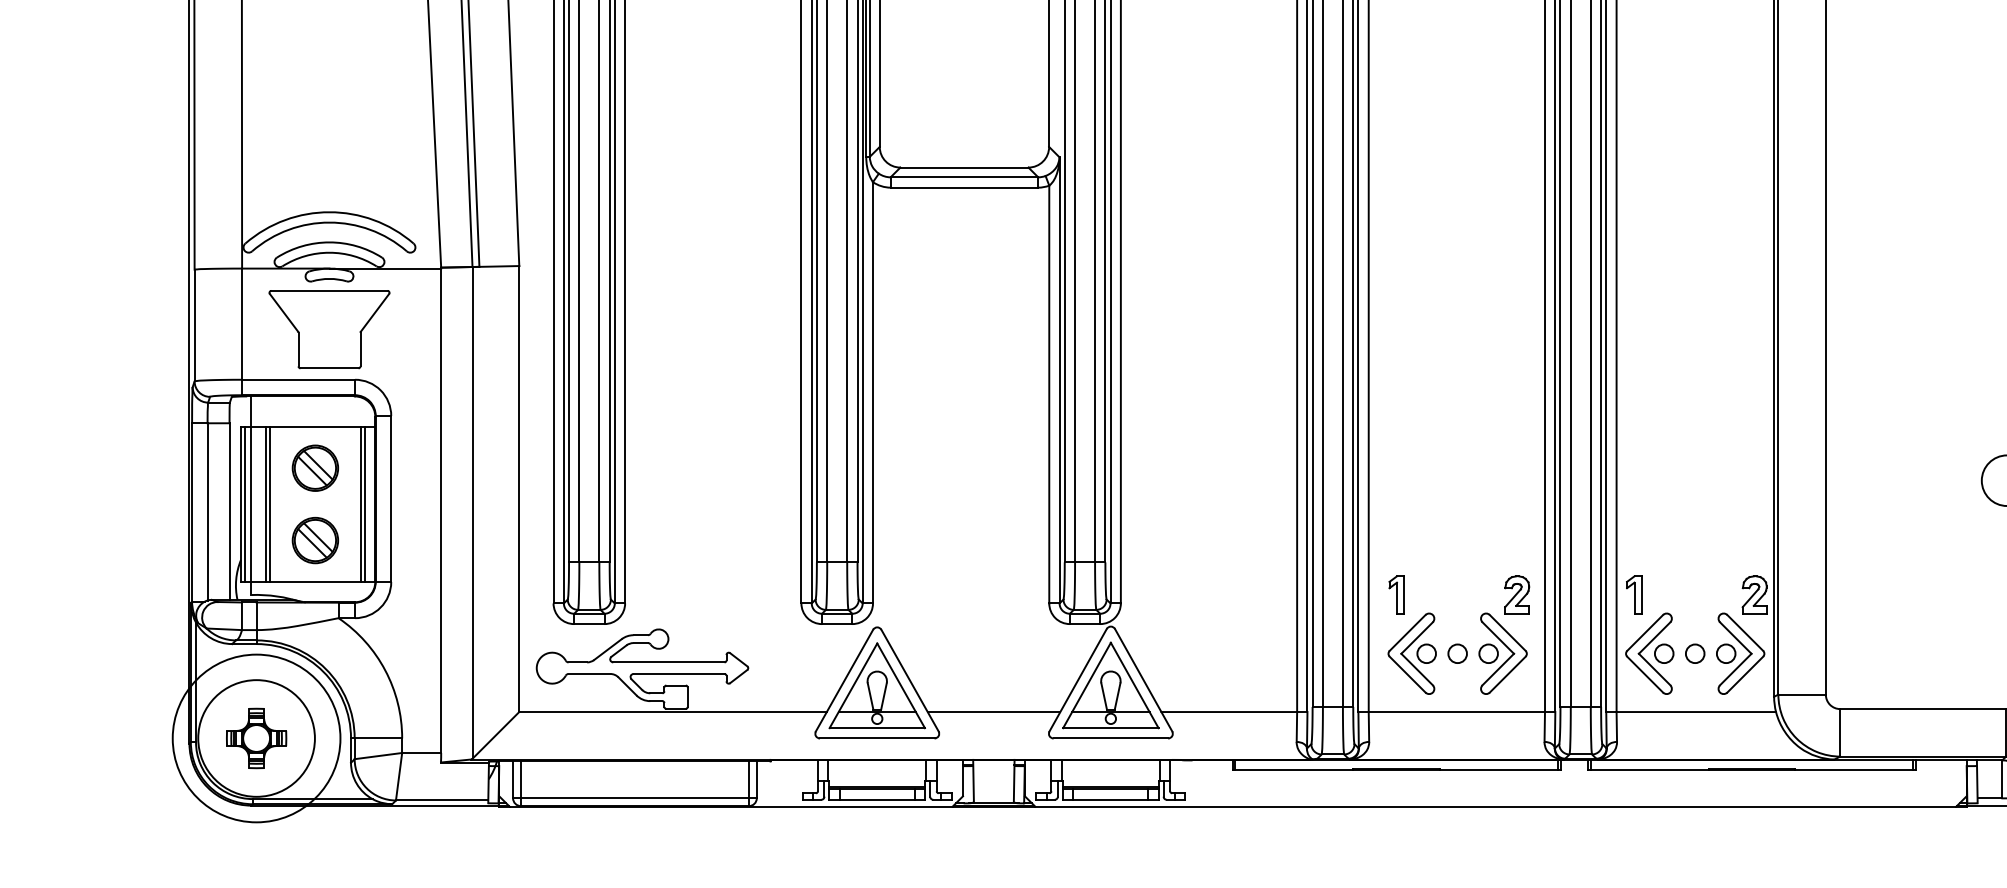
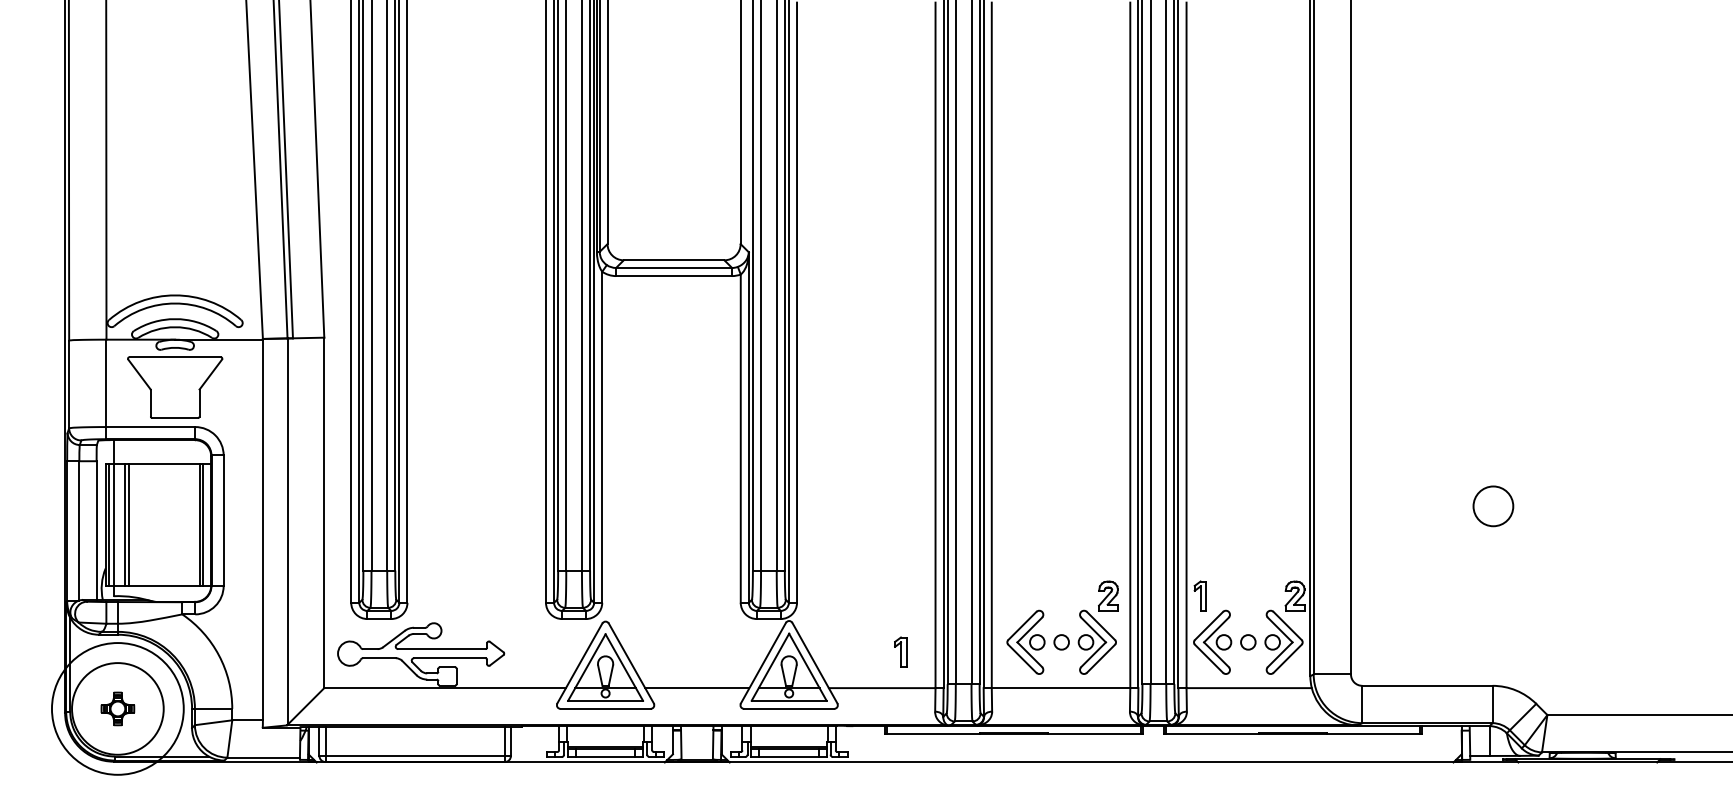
part: (314, 468) -> (163, 496), removed
part: (314, 540) -> (163, 553), removed
part: (1396, 594) -> (900, 651), moved
part: (256, 737) -> (117, 708), size x0.7

